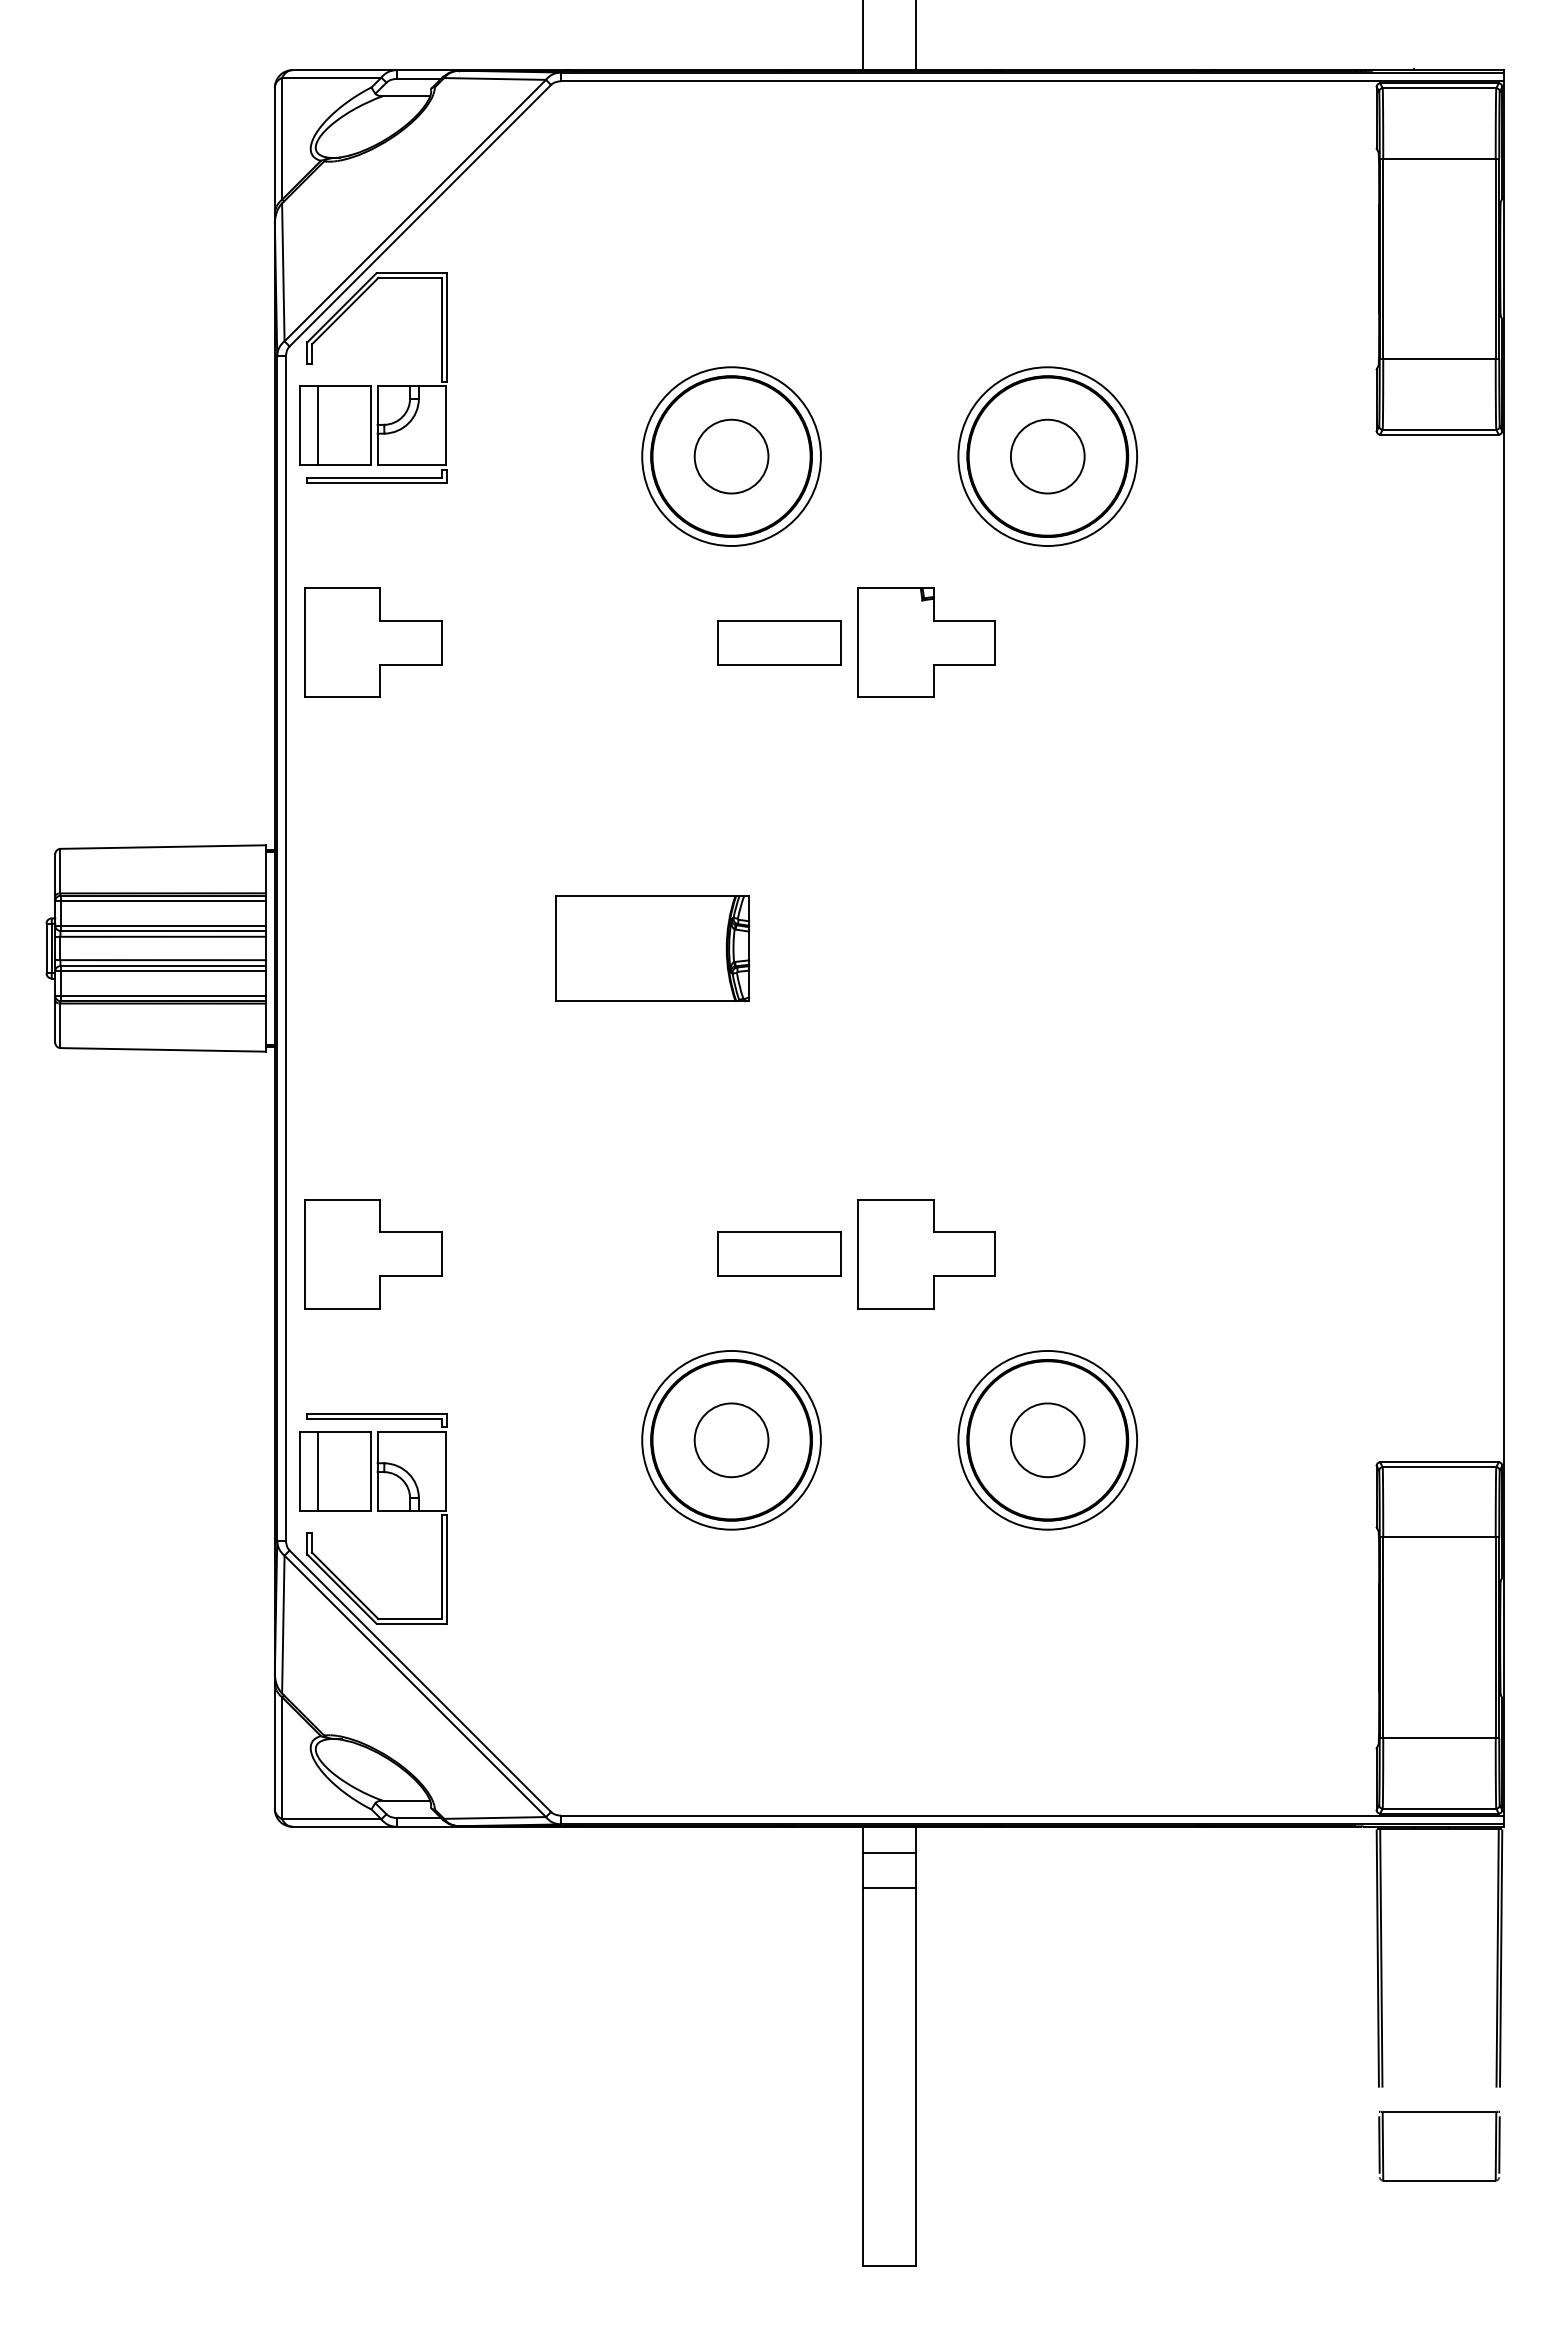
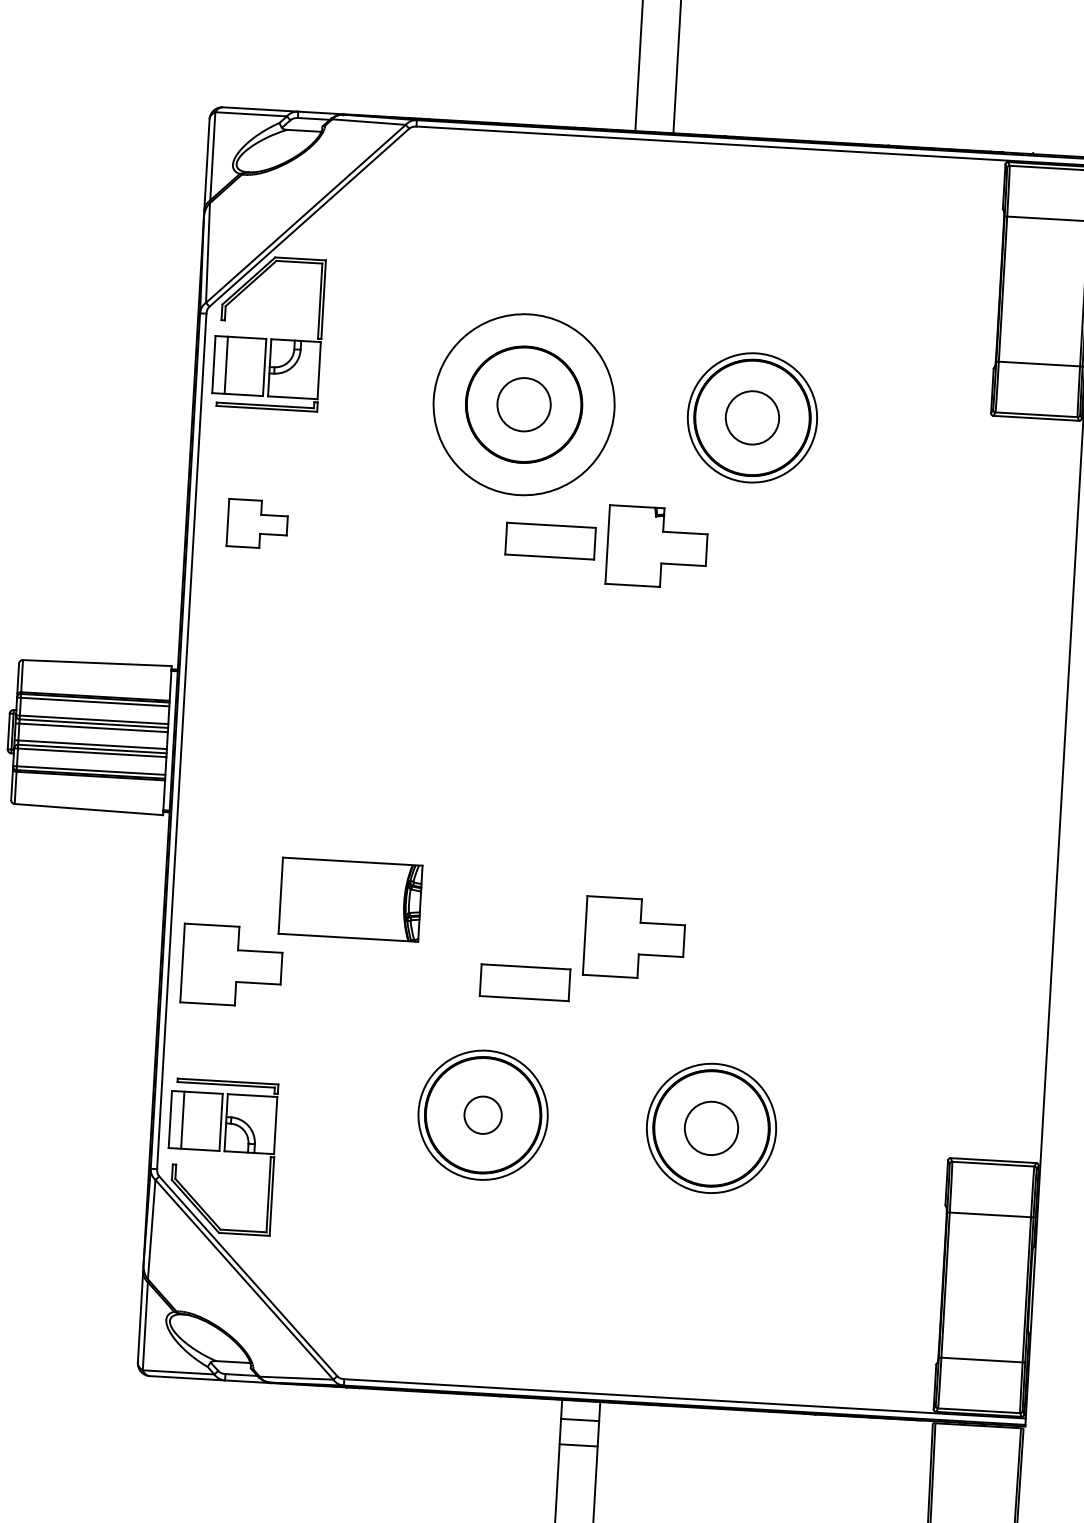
circle: (731, 456) -> (524, 404), size x1.4
part: (373, 642) -> (257, 524), size x0.6
part: (652, 948) -> (350, 899), moved
part: (926, 1254) -> (634, 938), moved
circle: (731, 1440) -> (483, 1115), size x0.7

